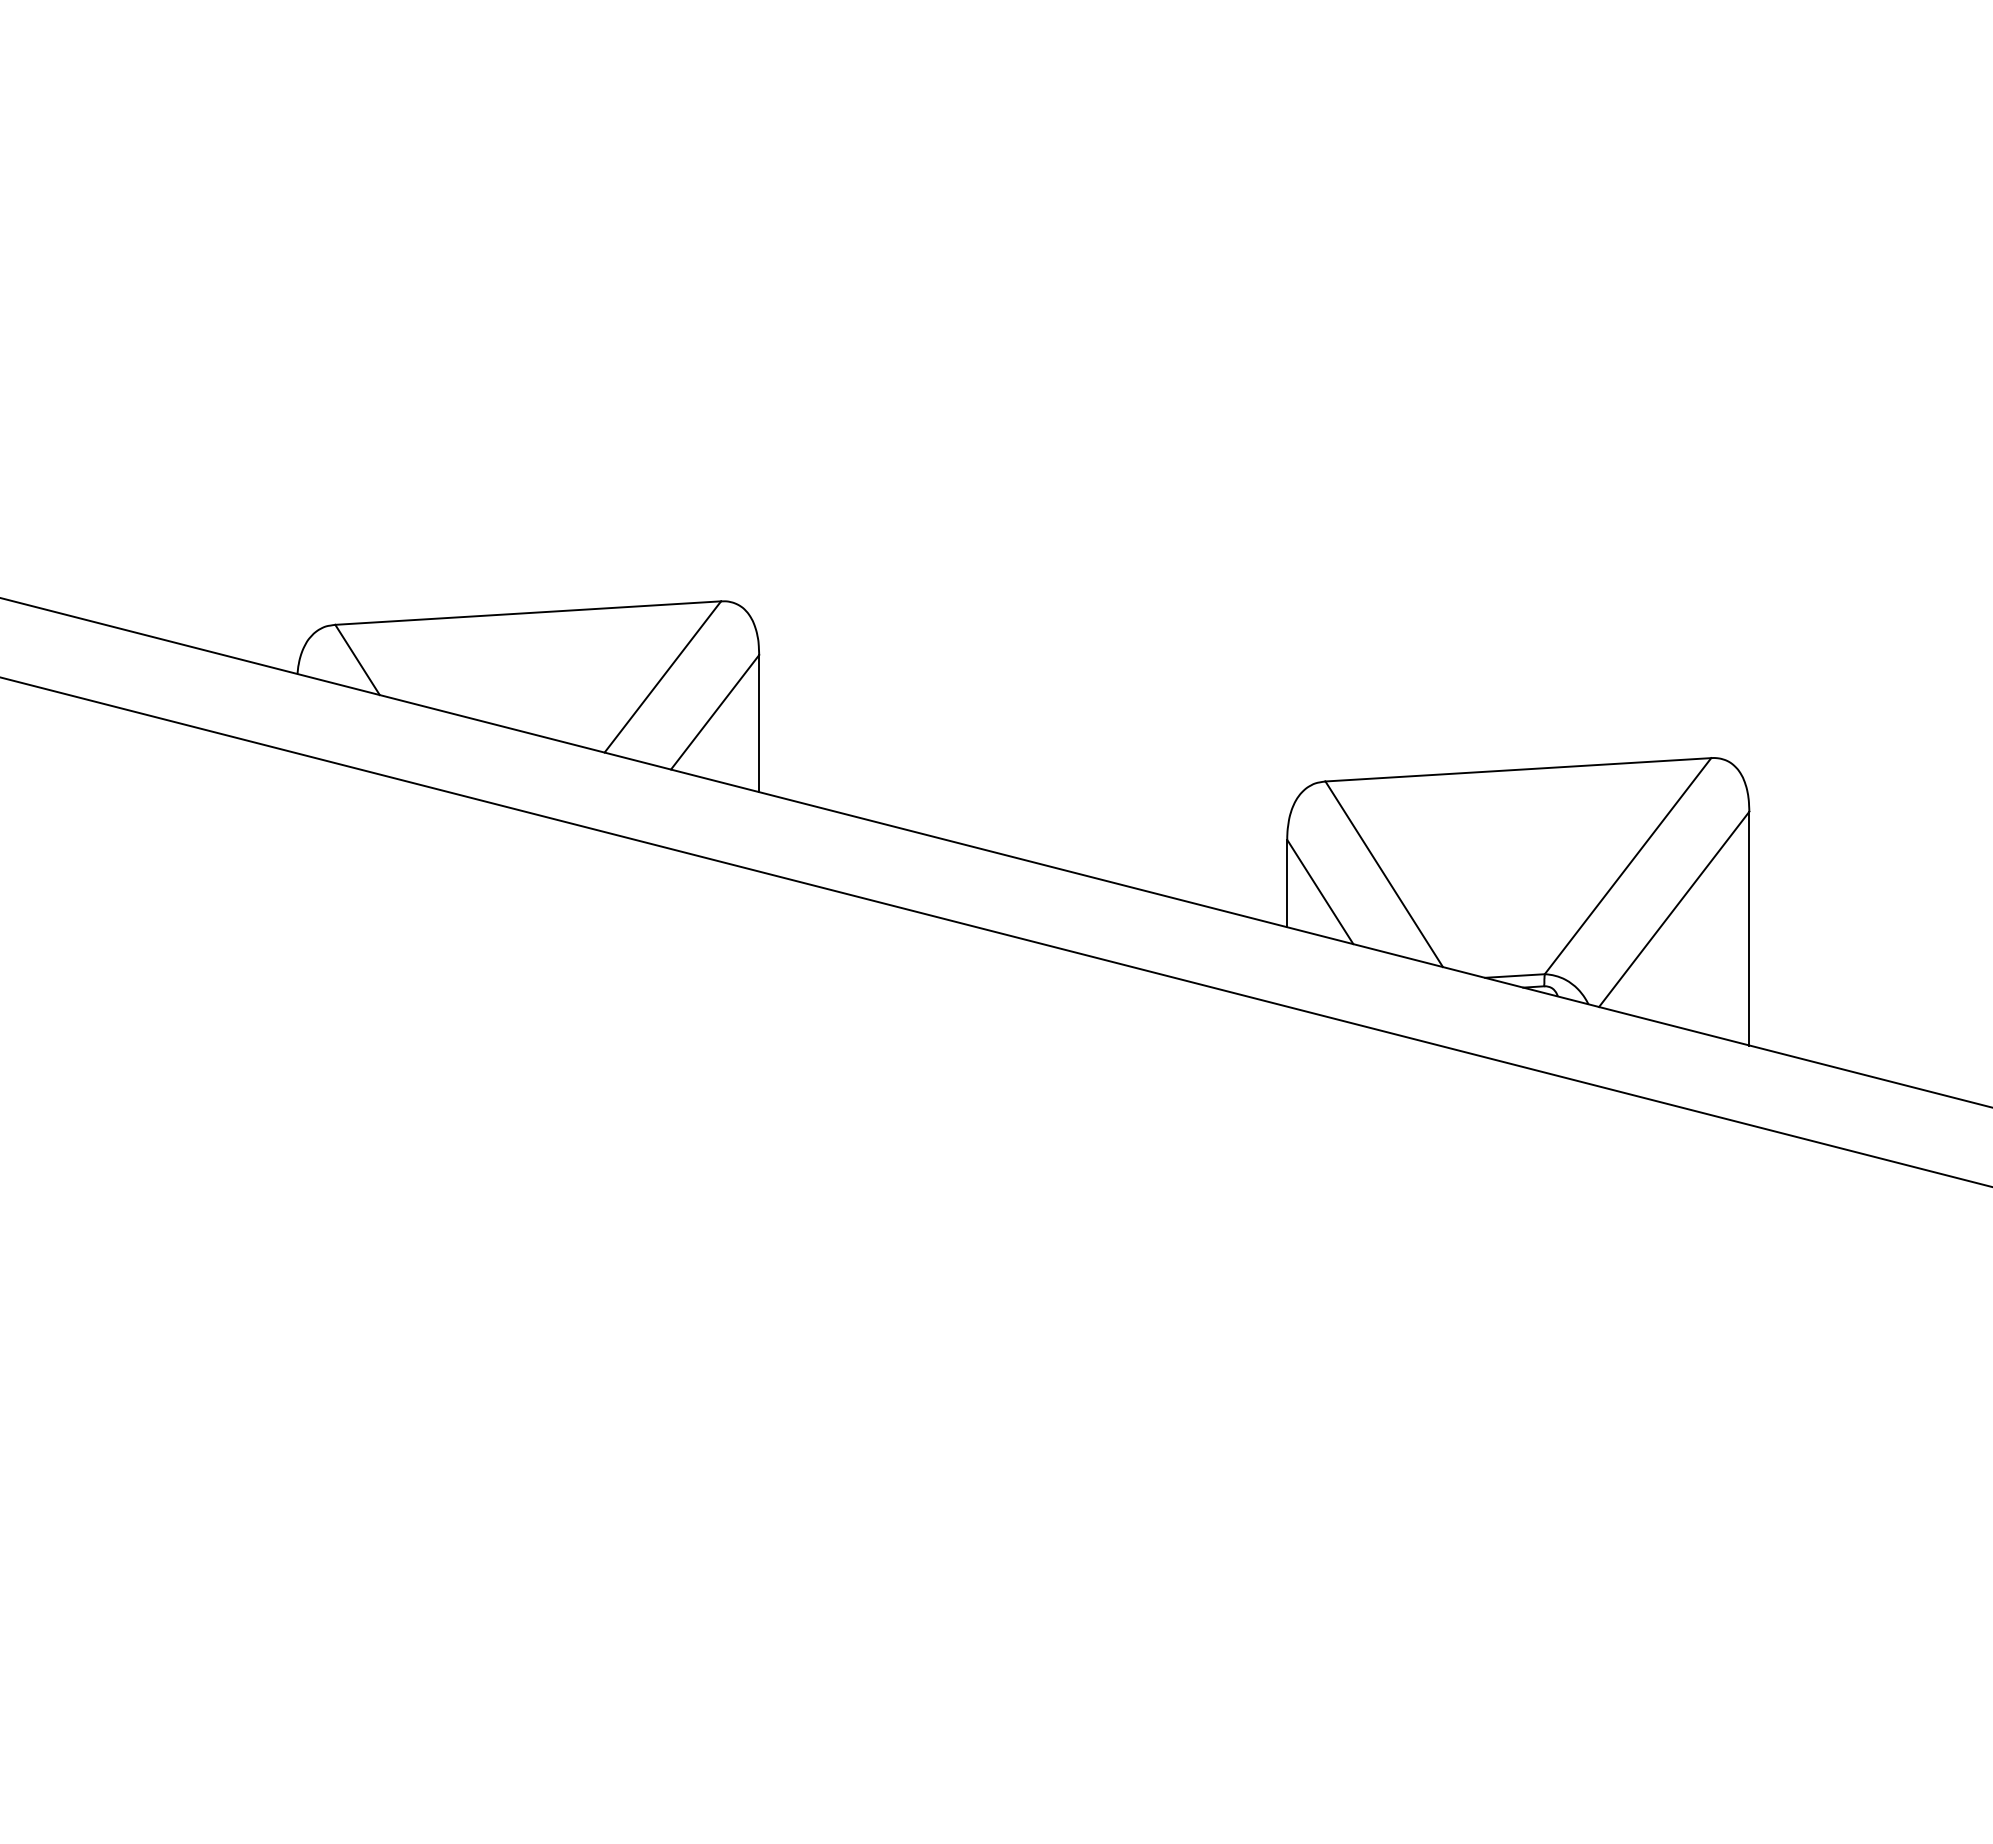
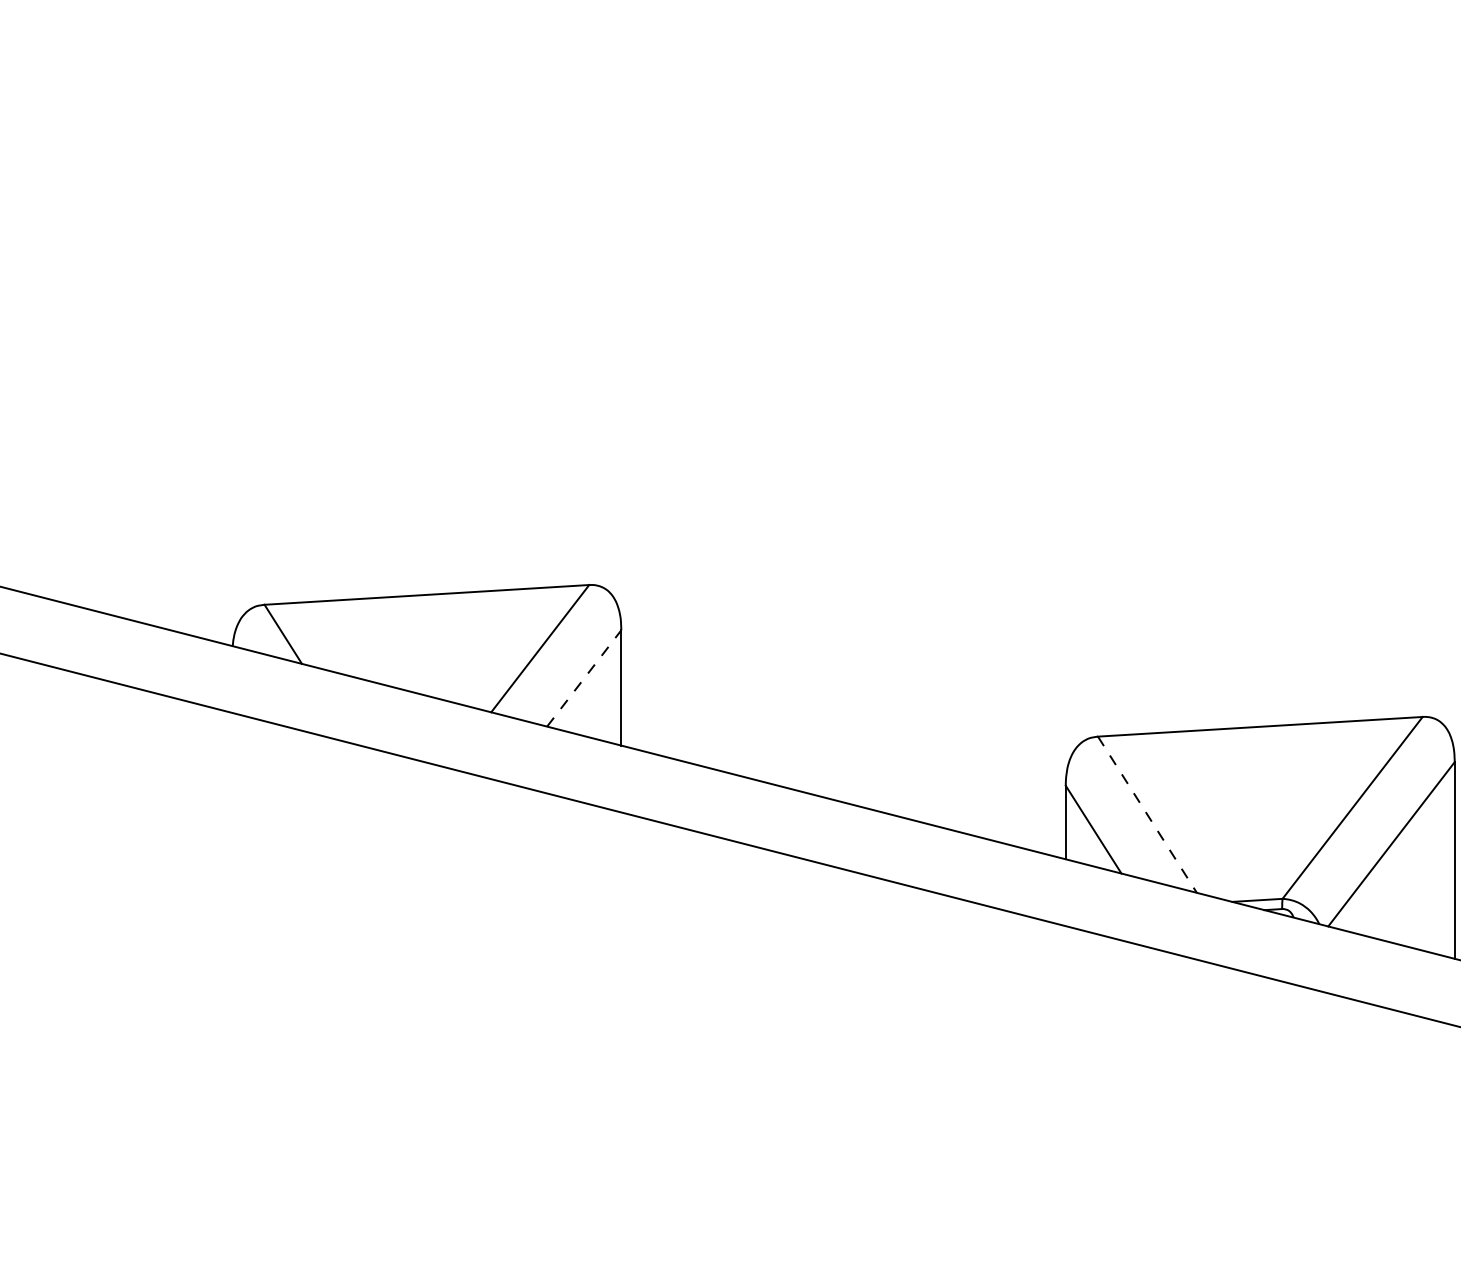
line: (715, 711) -> (584, 677), solid -> dashed
line: (1384, 874) -> (1147, 814), solid -> dashed

